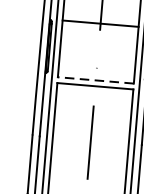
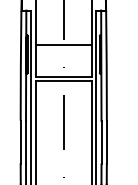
line: (100, 23) -> (63, 44), moved
line: (95, 80) -> (63, 76), dashed -> solid

